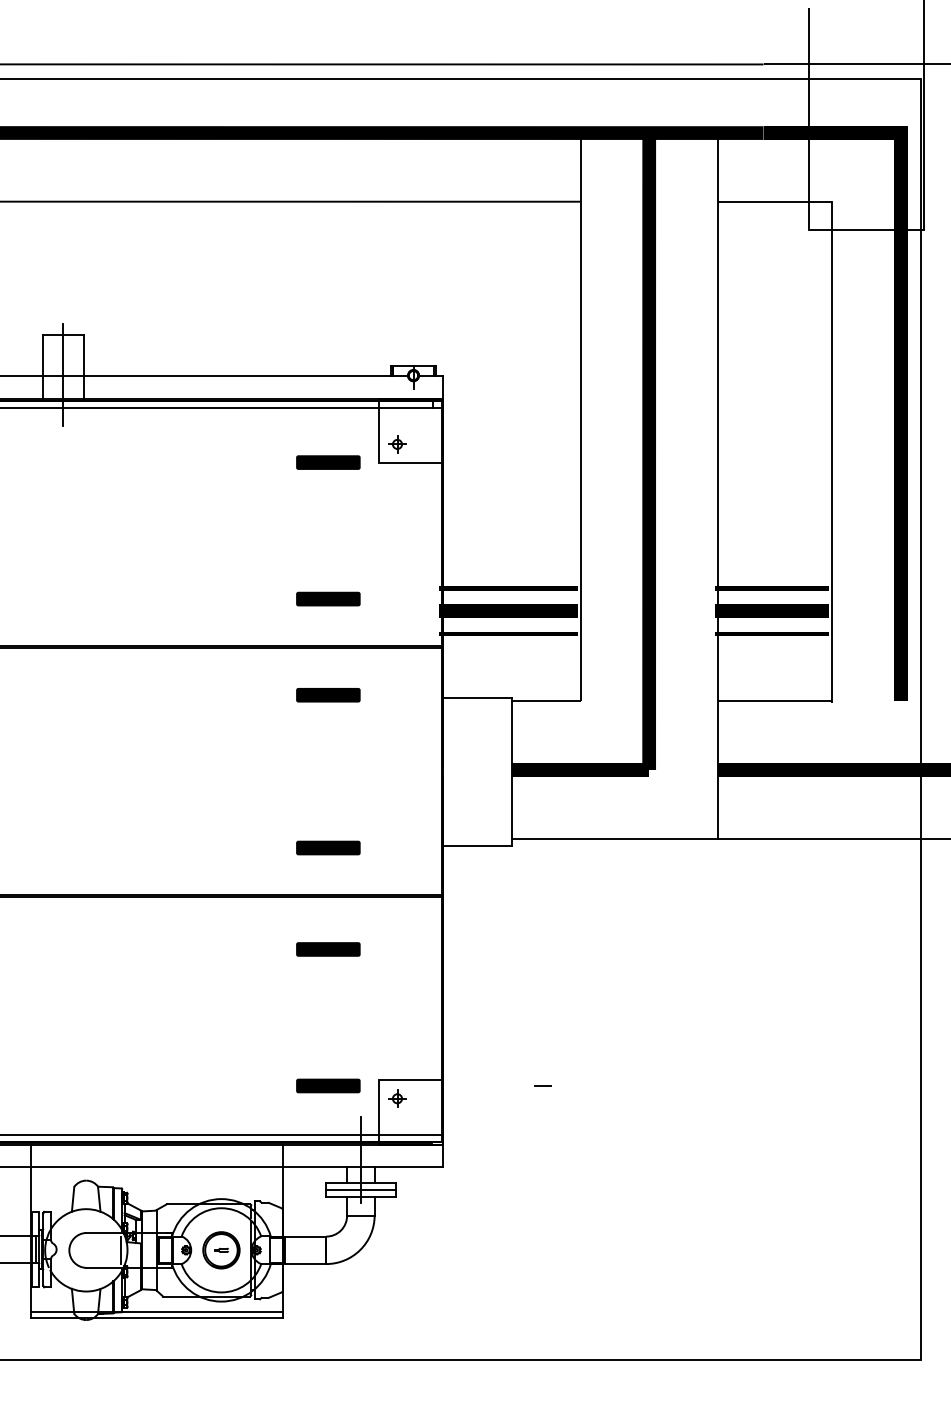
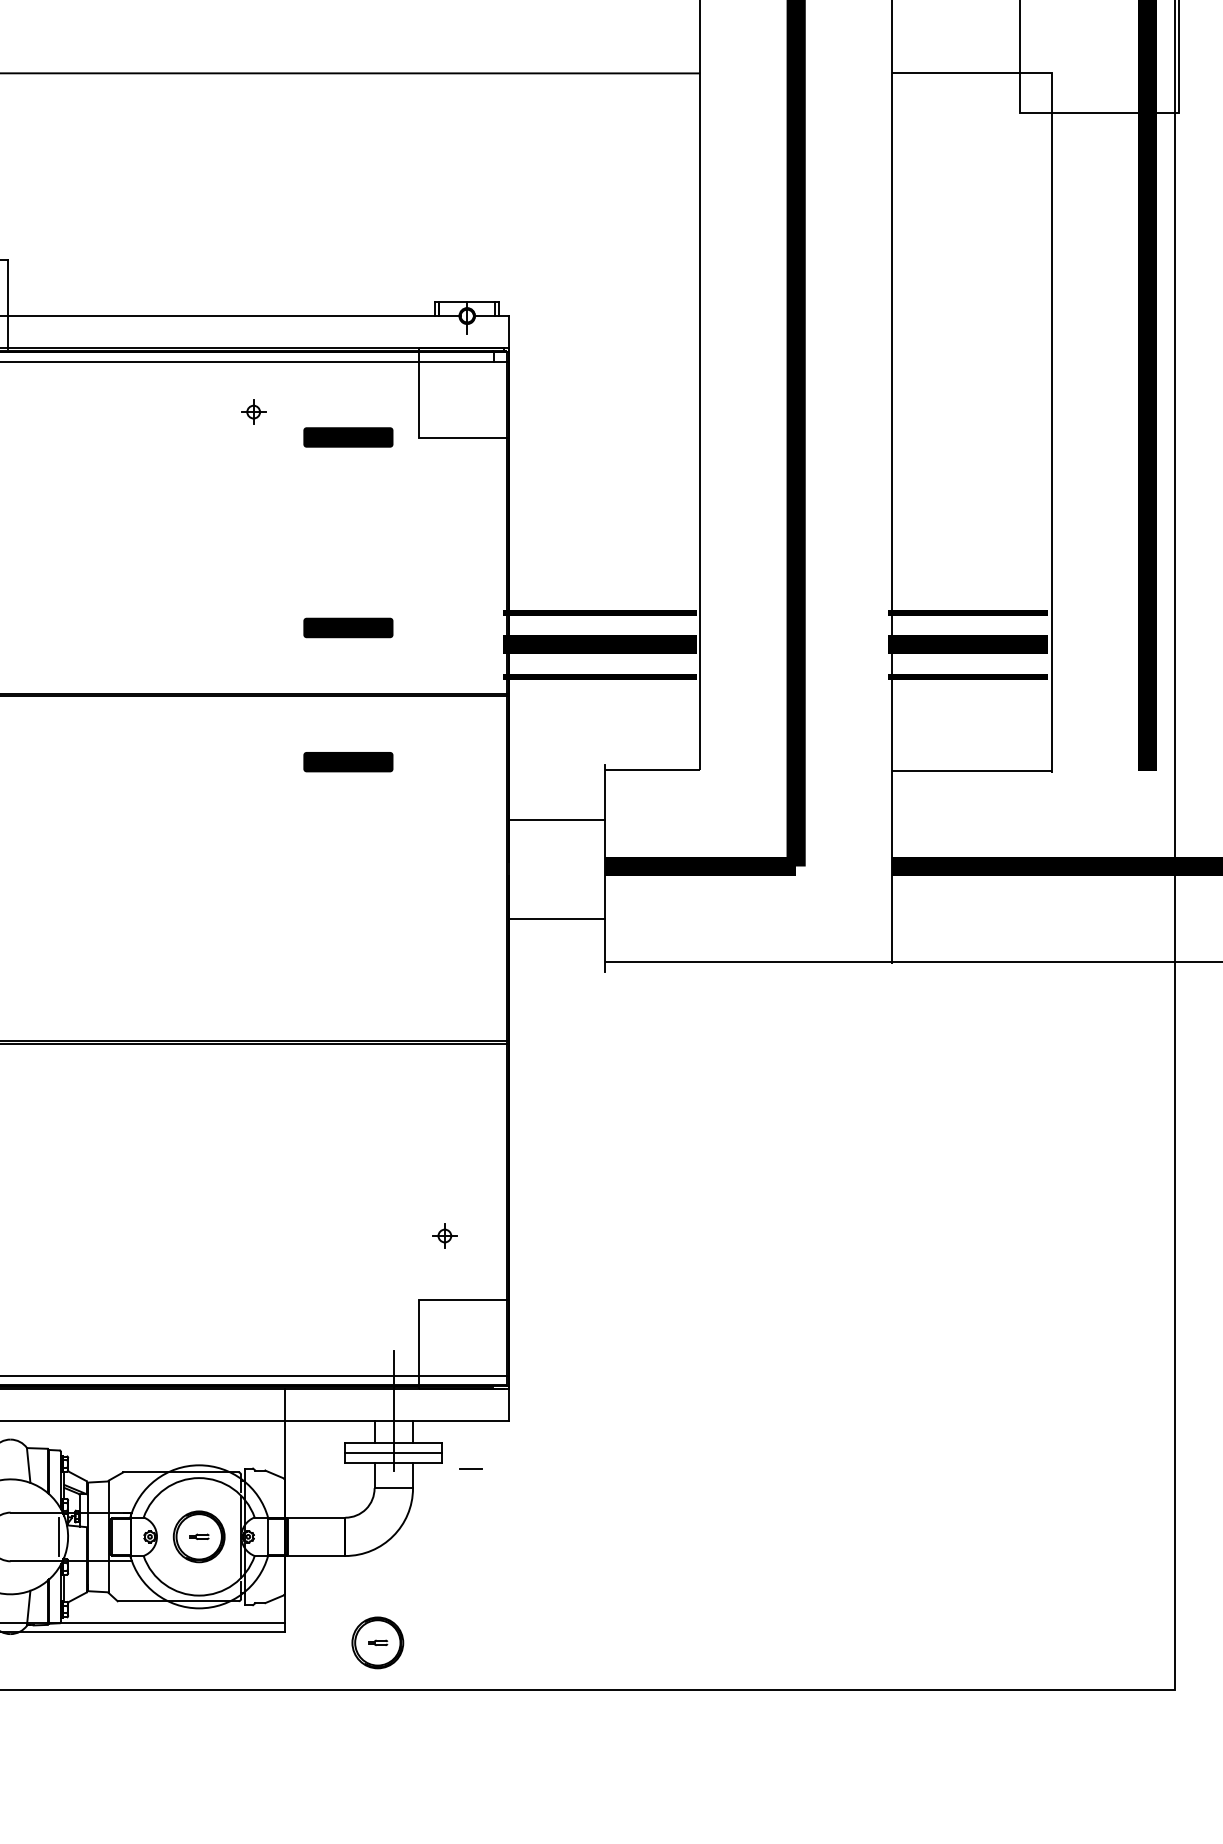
part: (397, 444) -> (253, 412), moved
line: (477, 697) -> (556, 819), moved
line: (477, 845) -> (556, 918), moved
part: (328, 847) -> (348, 974), removed
fill: (328, 949) -> (348, 1116), removed
fill: (328, 1085) -> (348, 1306), removed
line: (542, 1085) -> (470, 1468), moved
part: (397, 1098) -> (444, 1235), moved
part: (349, 1326) -> (377, 1643), added

